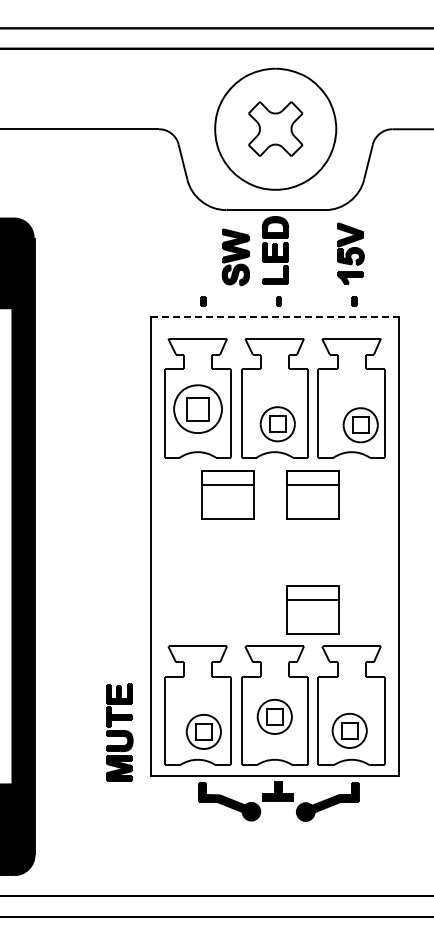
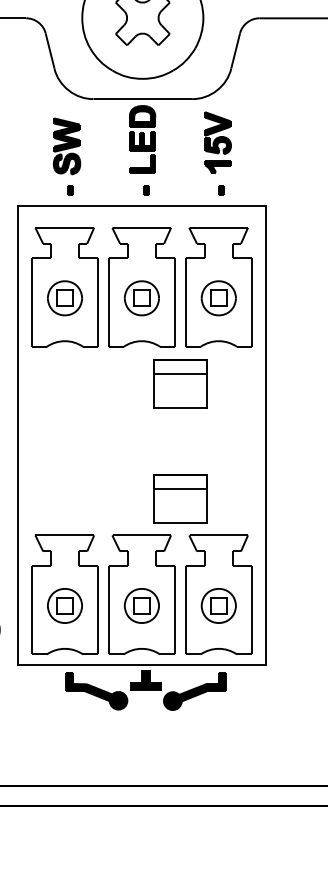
part: (235, 257) -> (66, 146), moved
line: (275, 317) -> (142, 206), dashed -> solid
part: (197, 409) -> (64, 298), size x0.71
part: (277, 424) -> (141, 298), moved
part: (360, 425) -> (218, 298), moved
part: (227, 494) -> (94, 383), removed
part: (349, 730) -> (218, 605), moved
part: (203, 731) -> (64, 605), moved

